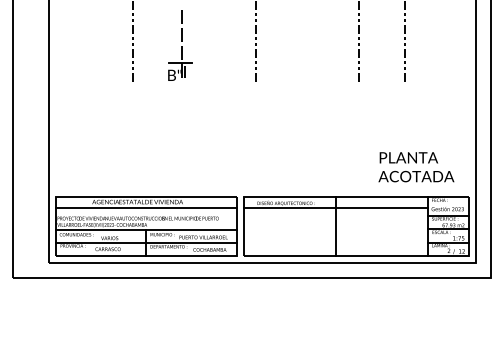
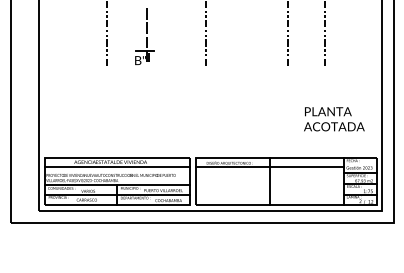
text: (416, 167) -> (334, 119), moved

